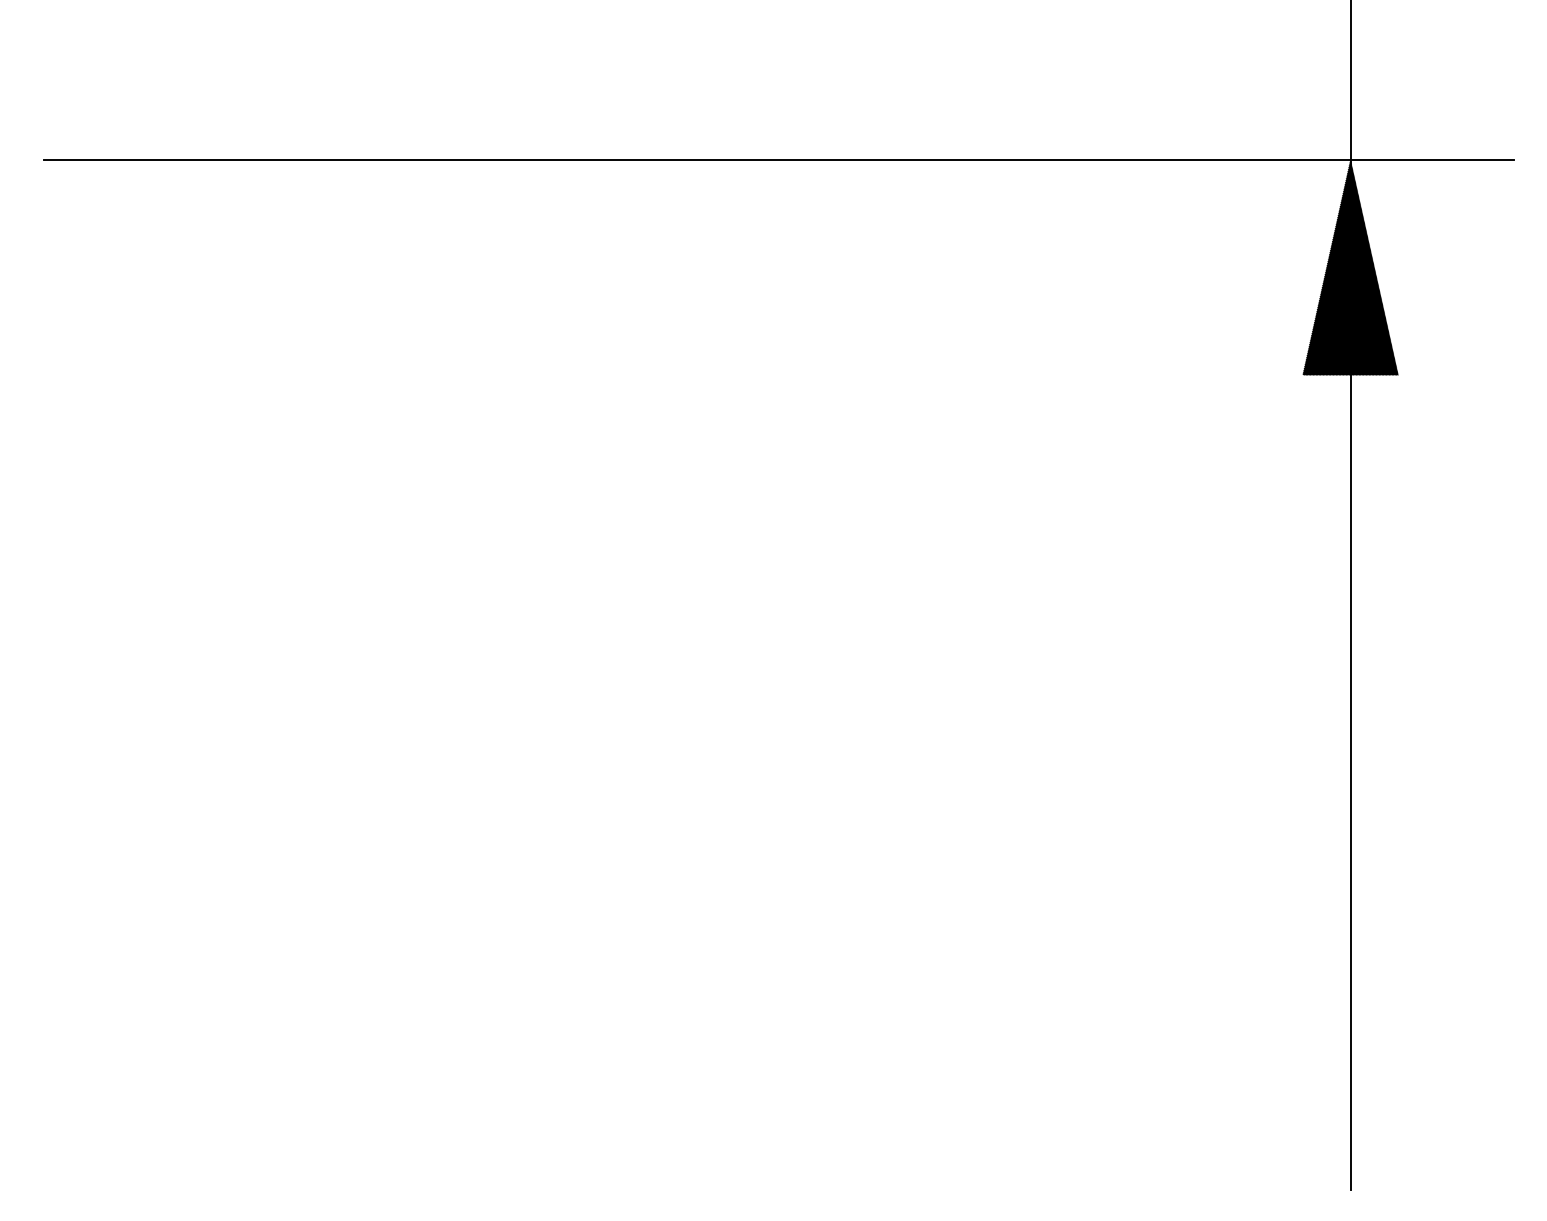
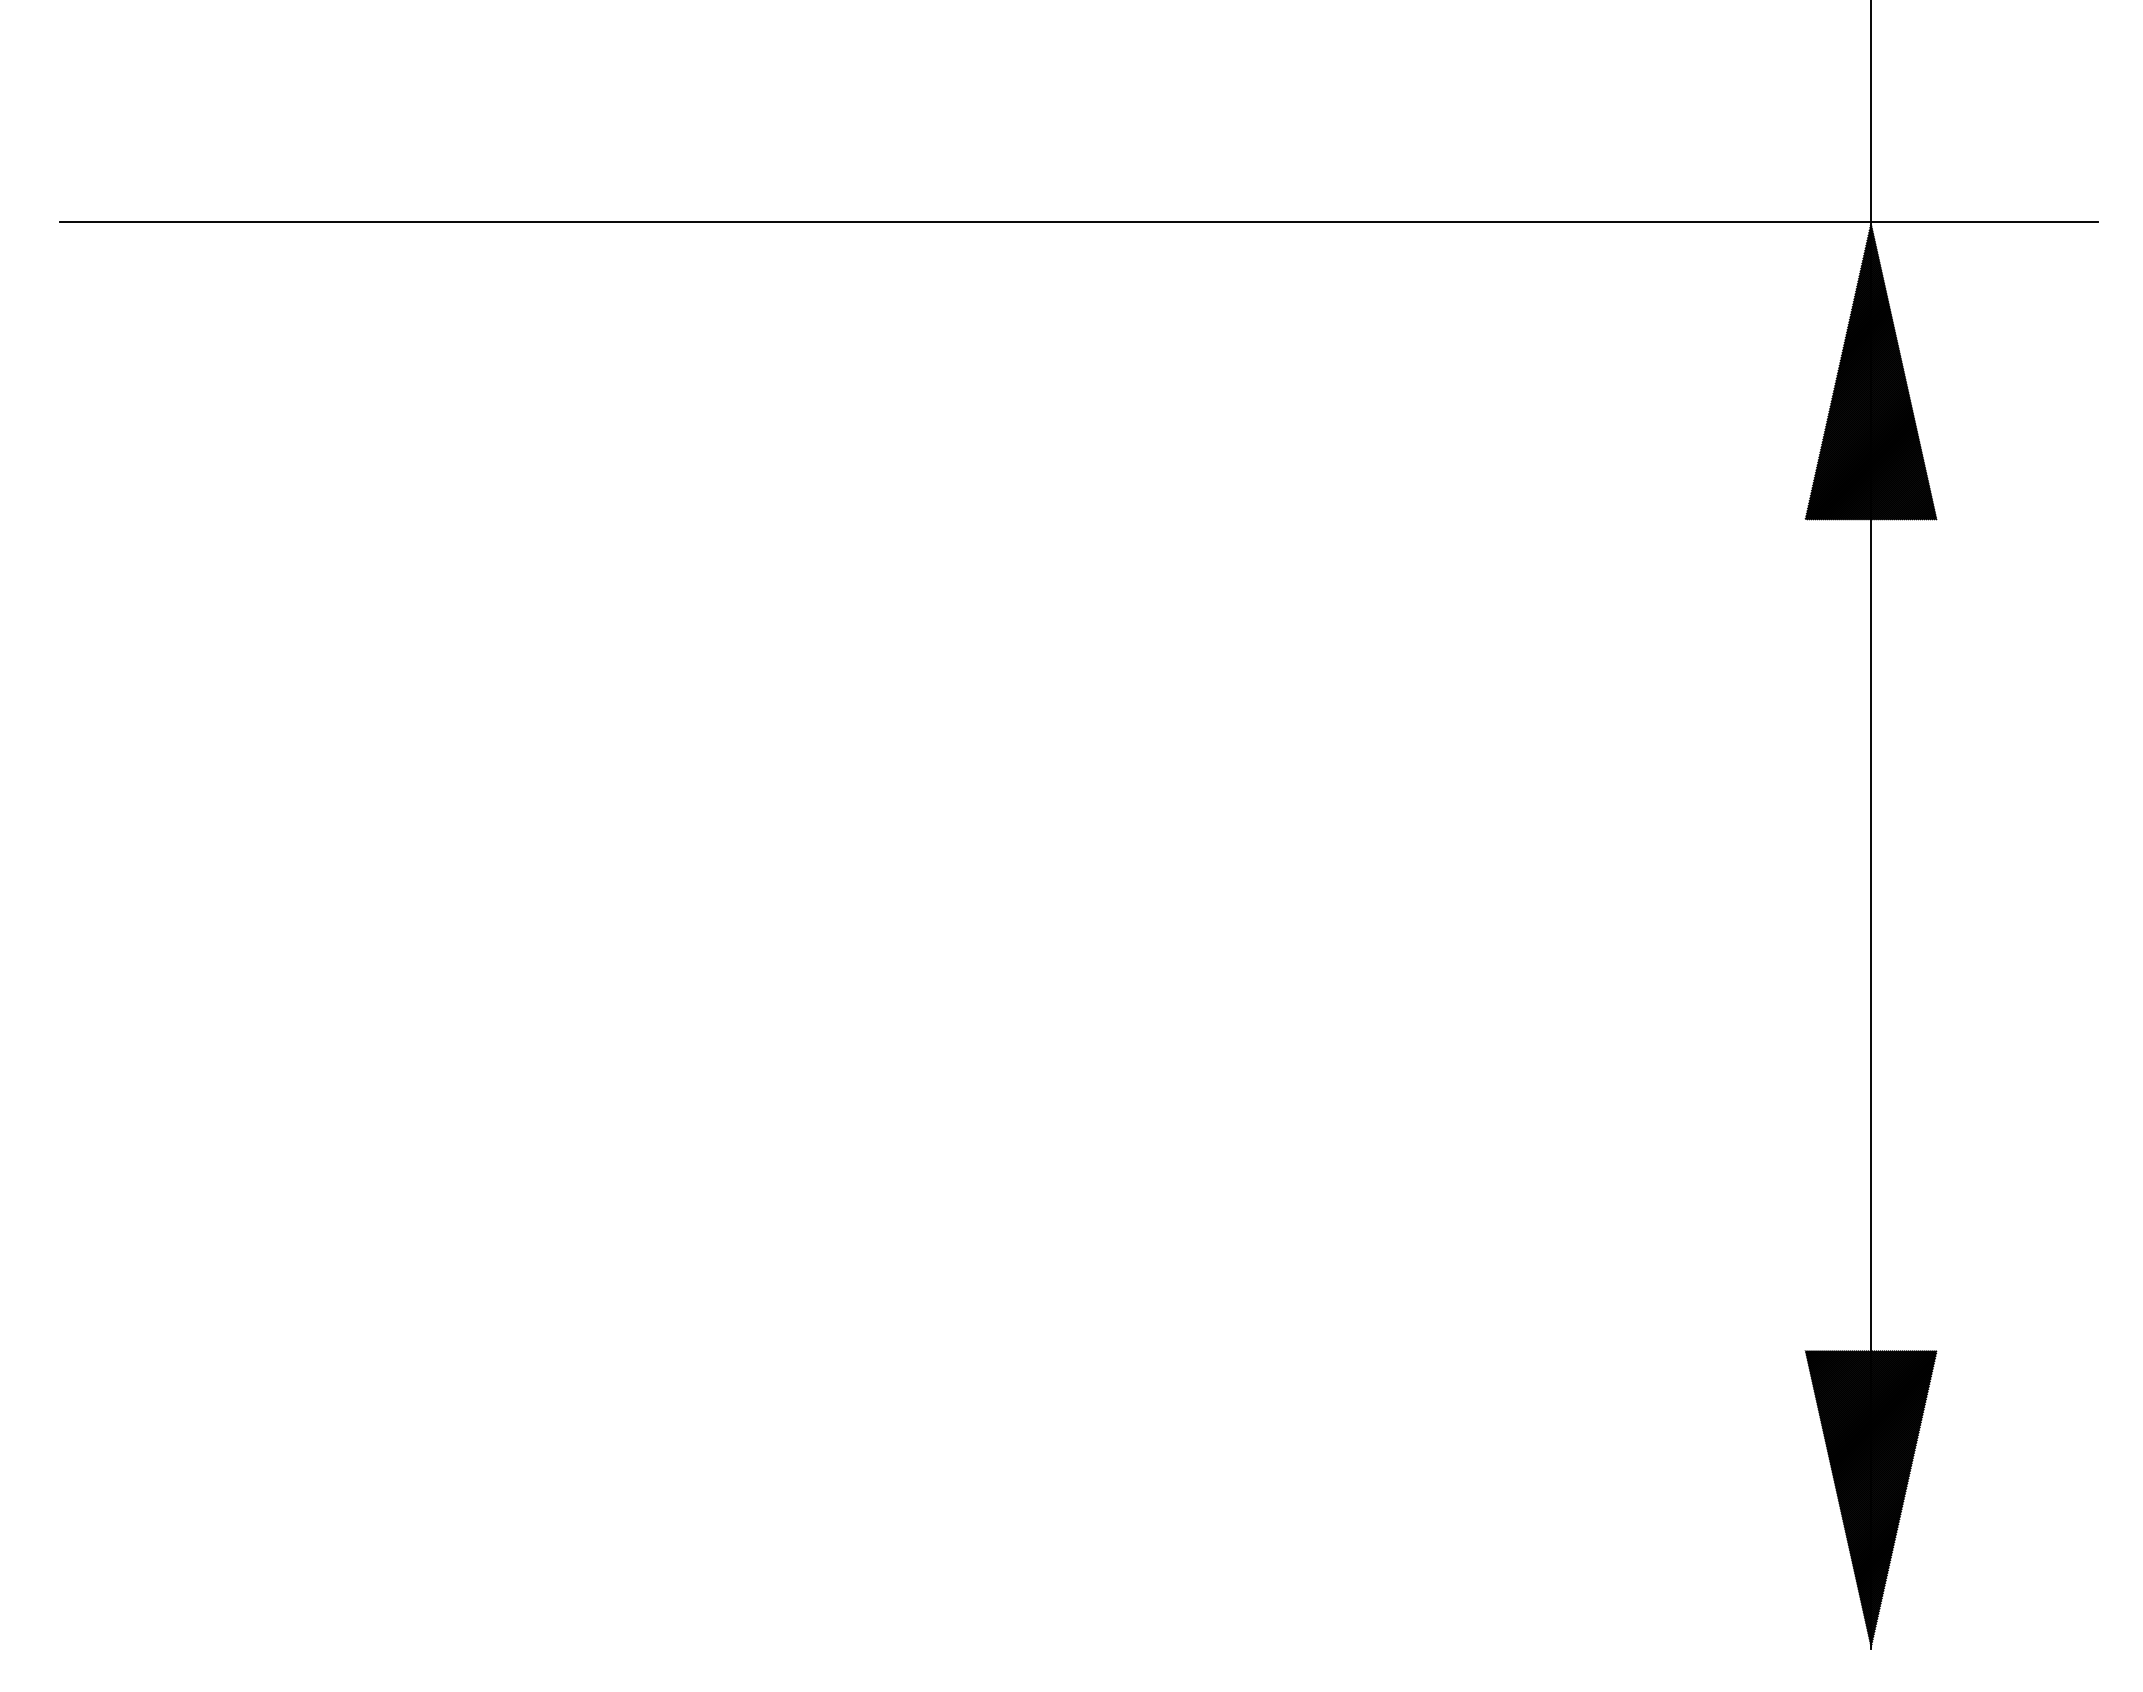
hatch: (1350, 1081) -> (1870, 1498), added

